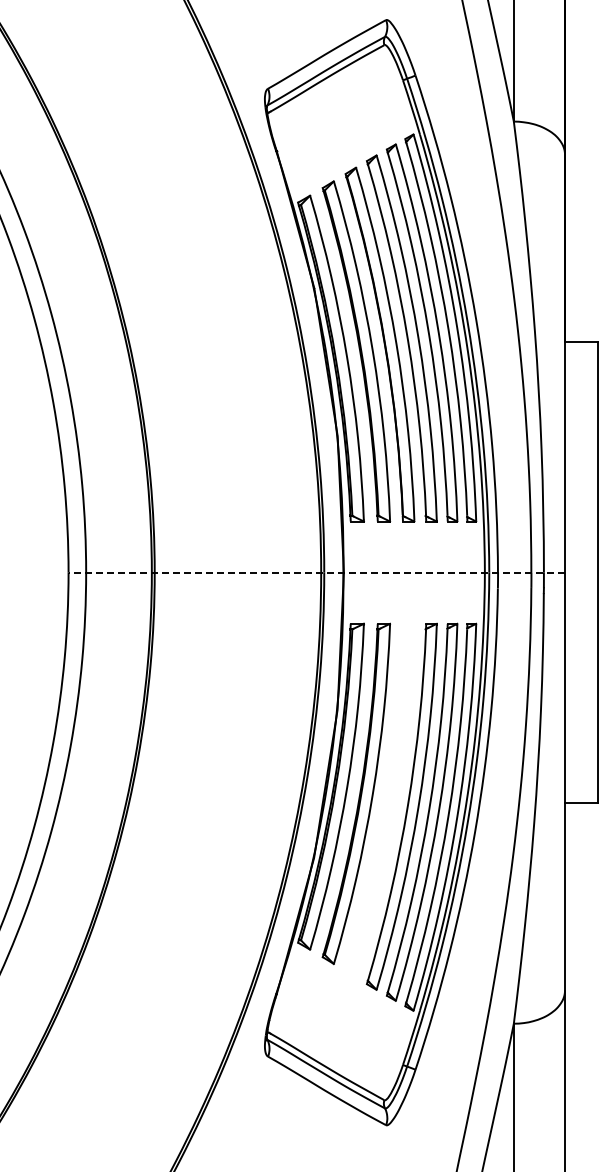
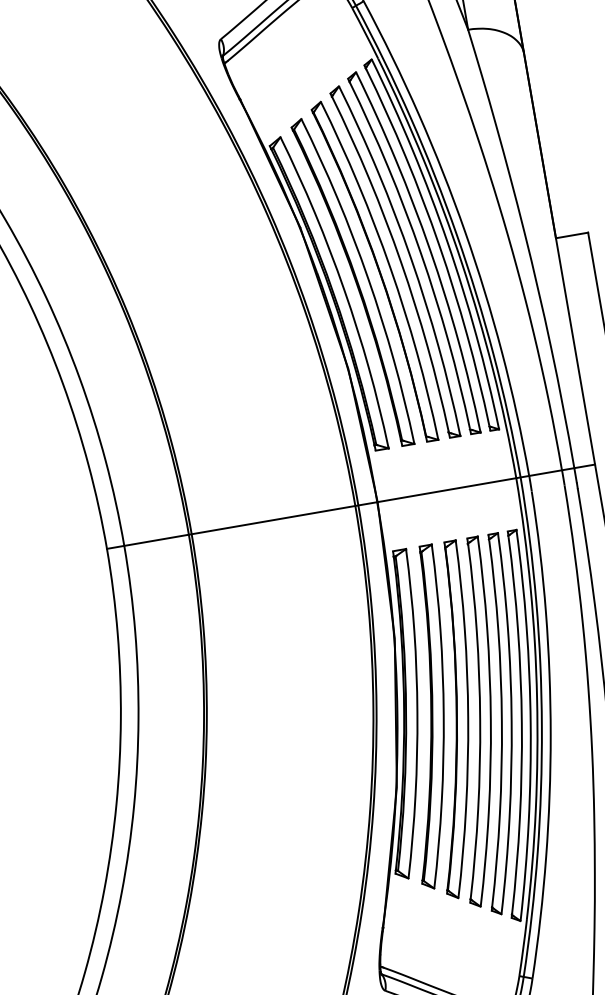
line: (316, 572) -> (350, 506), dashed -> solid
part: (379, 800) -> (451, 720), added

